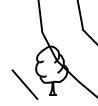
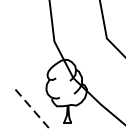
line: (25, 84) -> (32, 108), solid -> dashed

